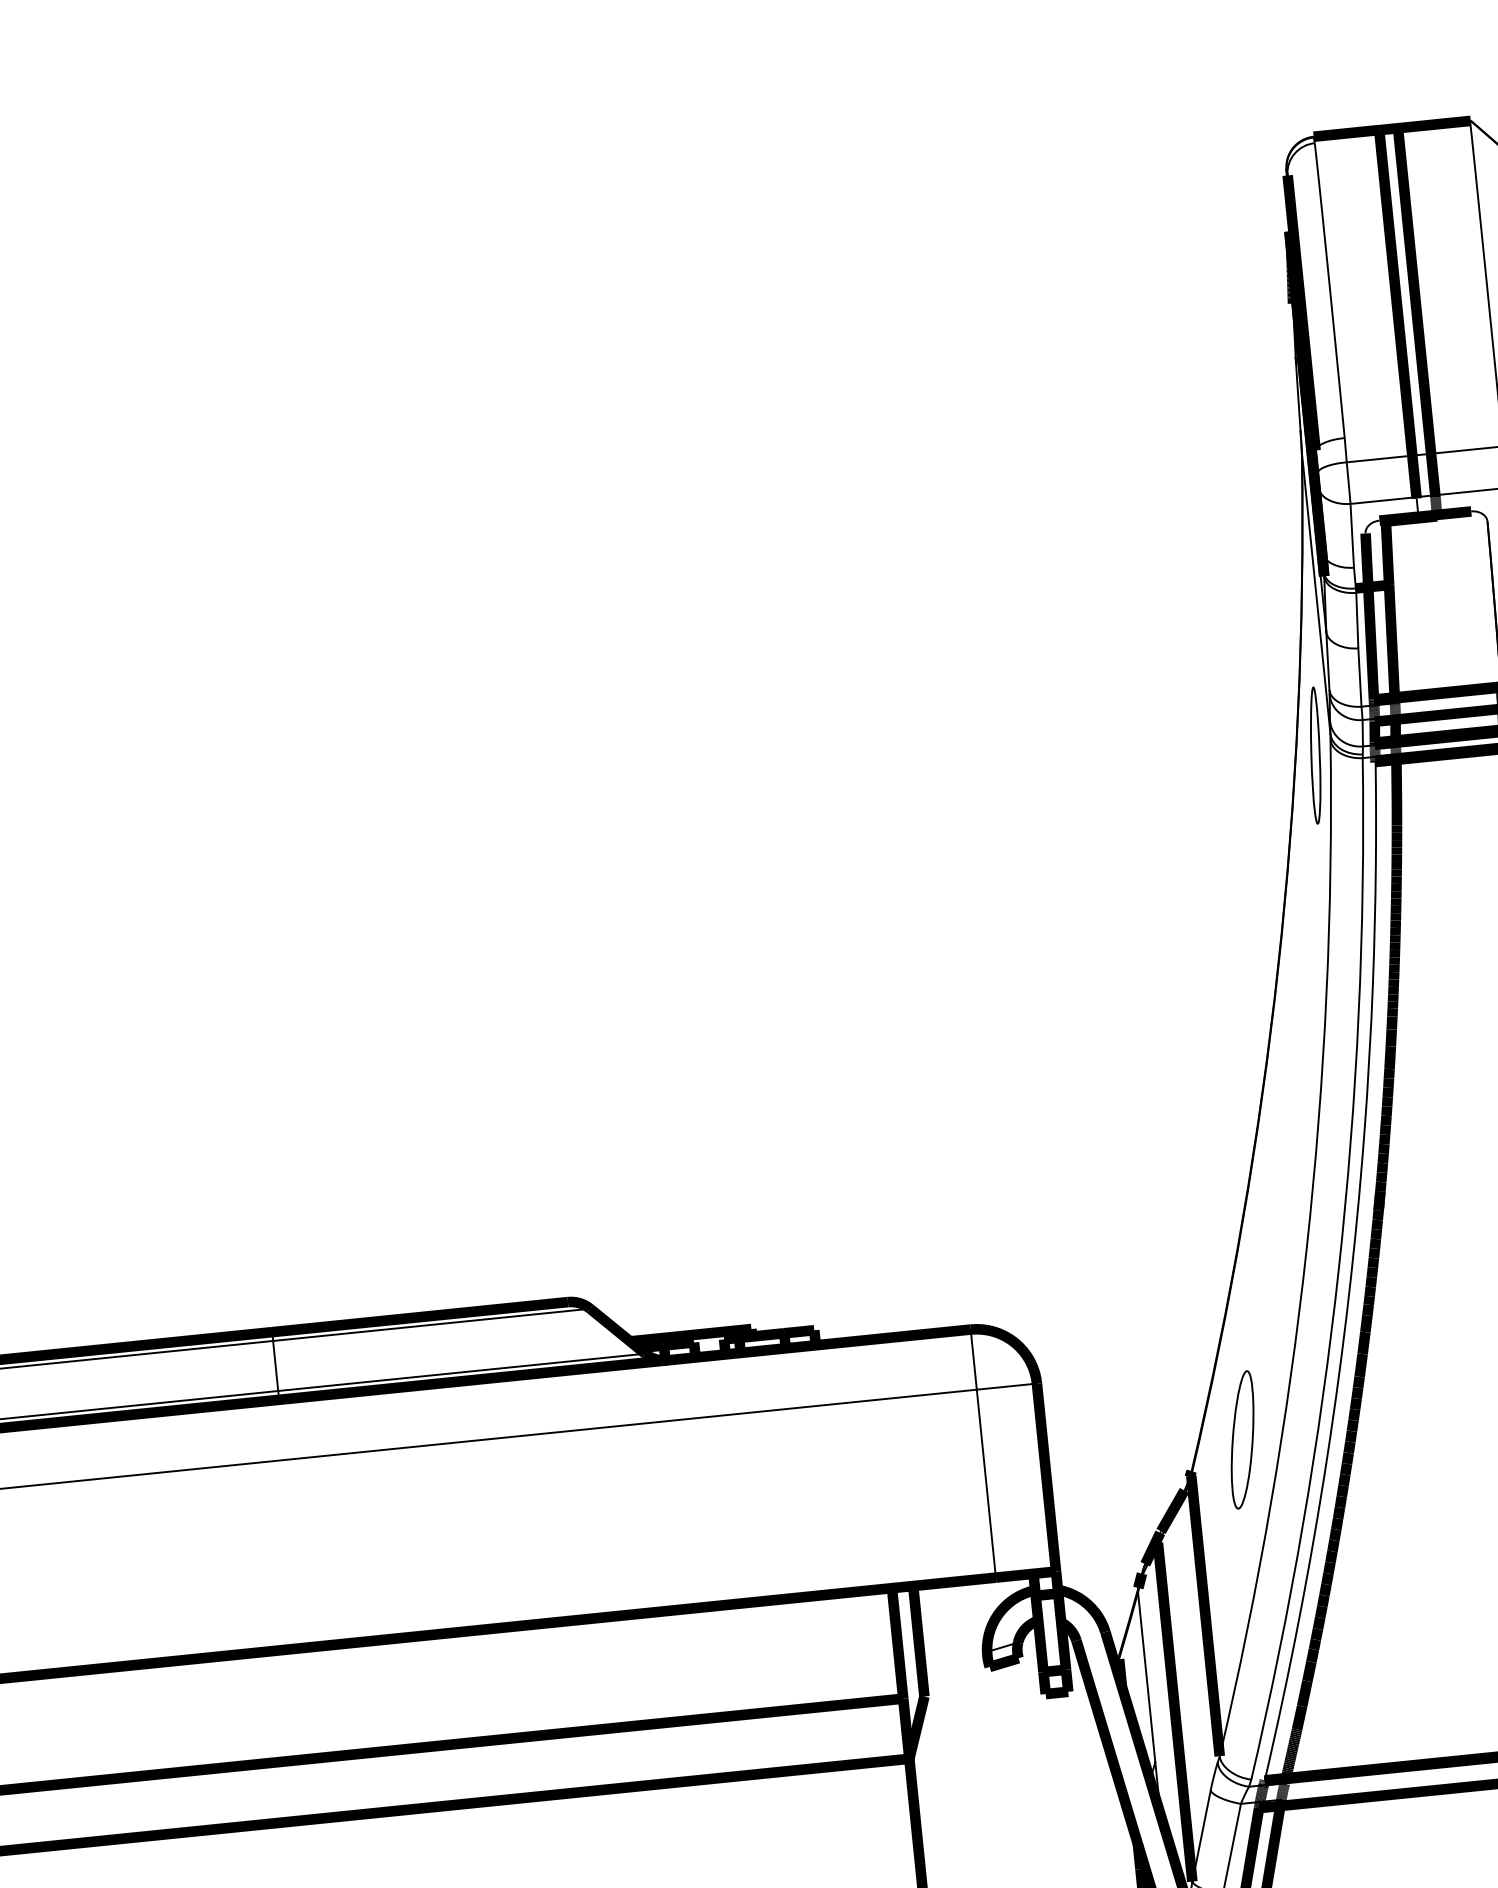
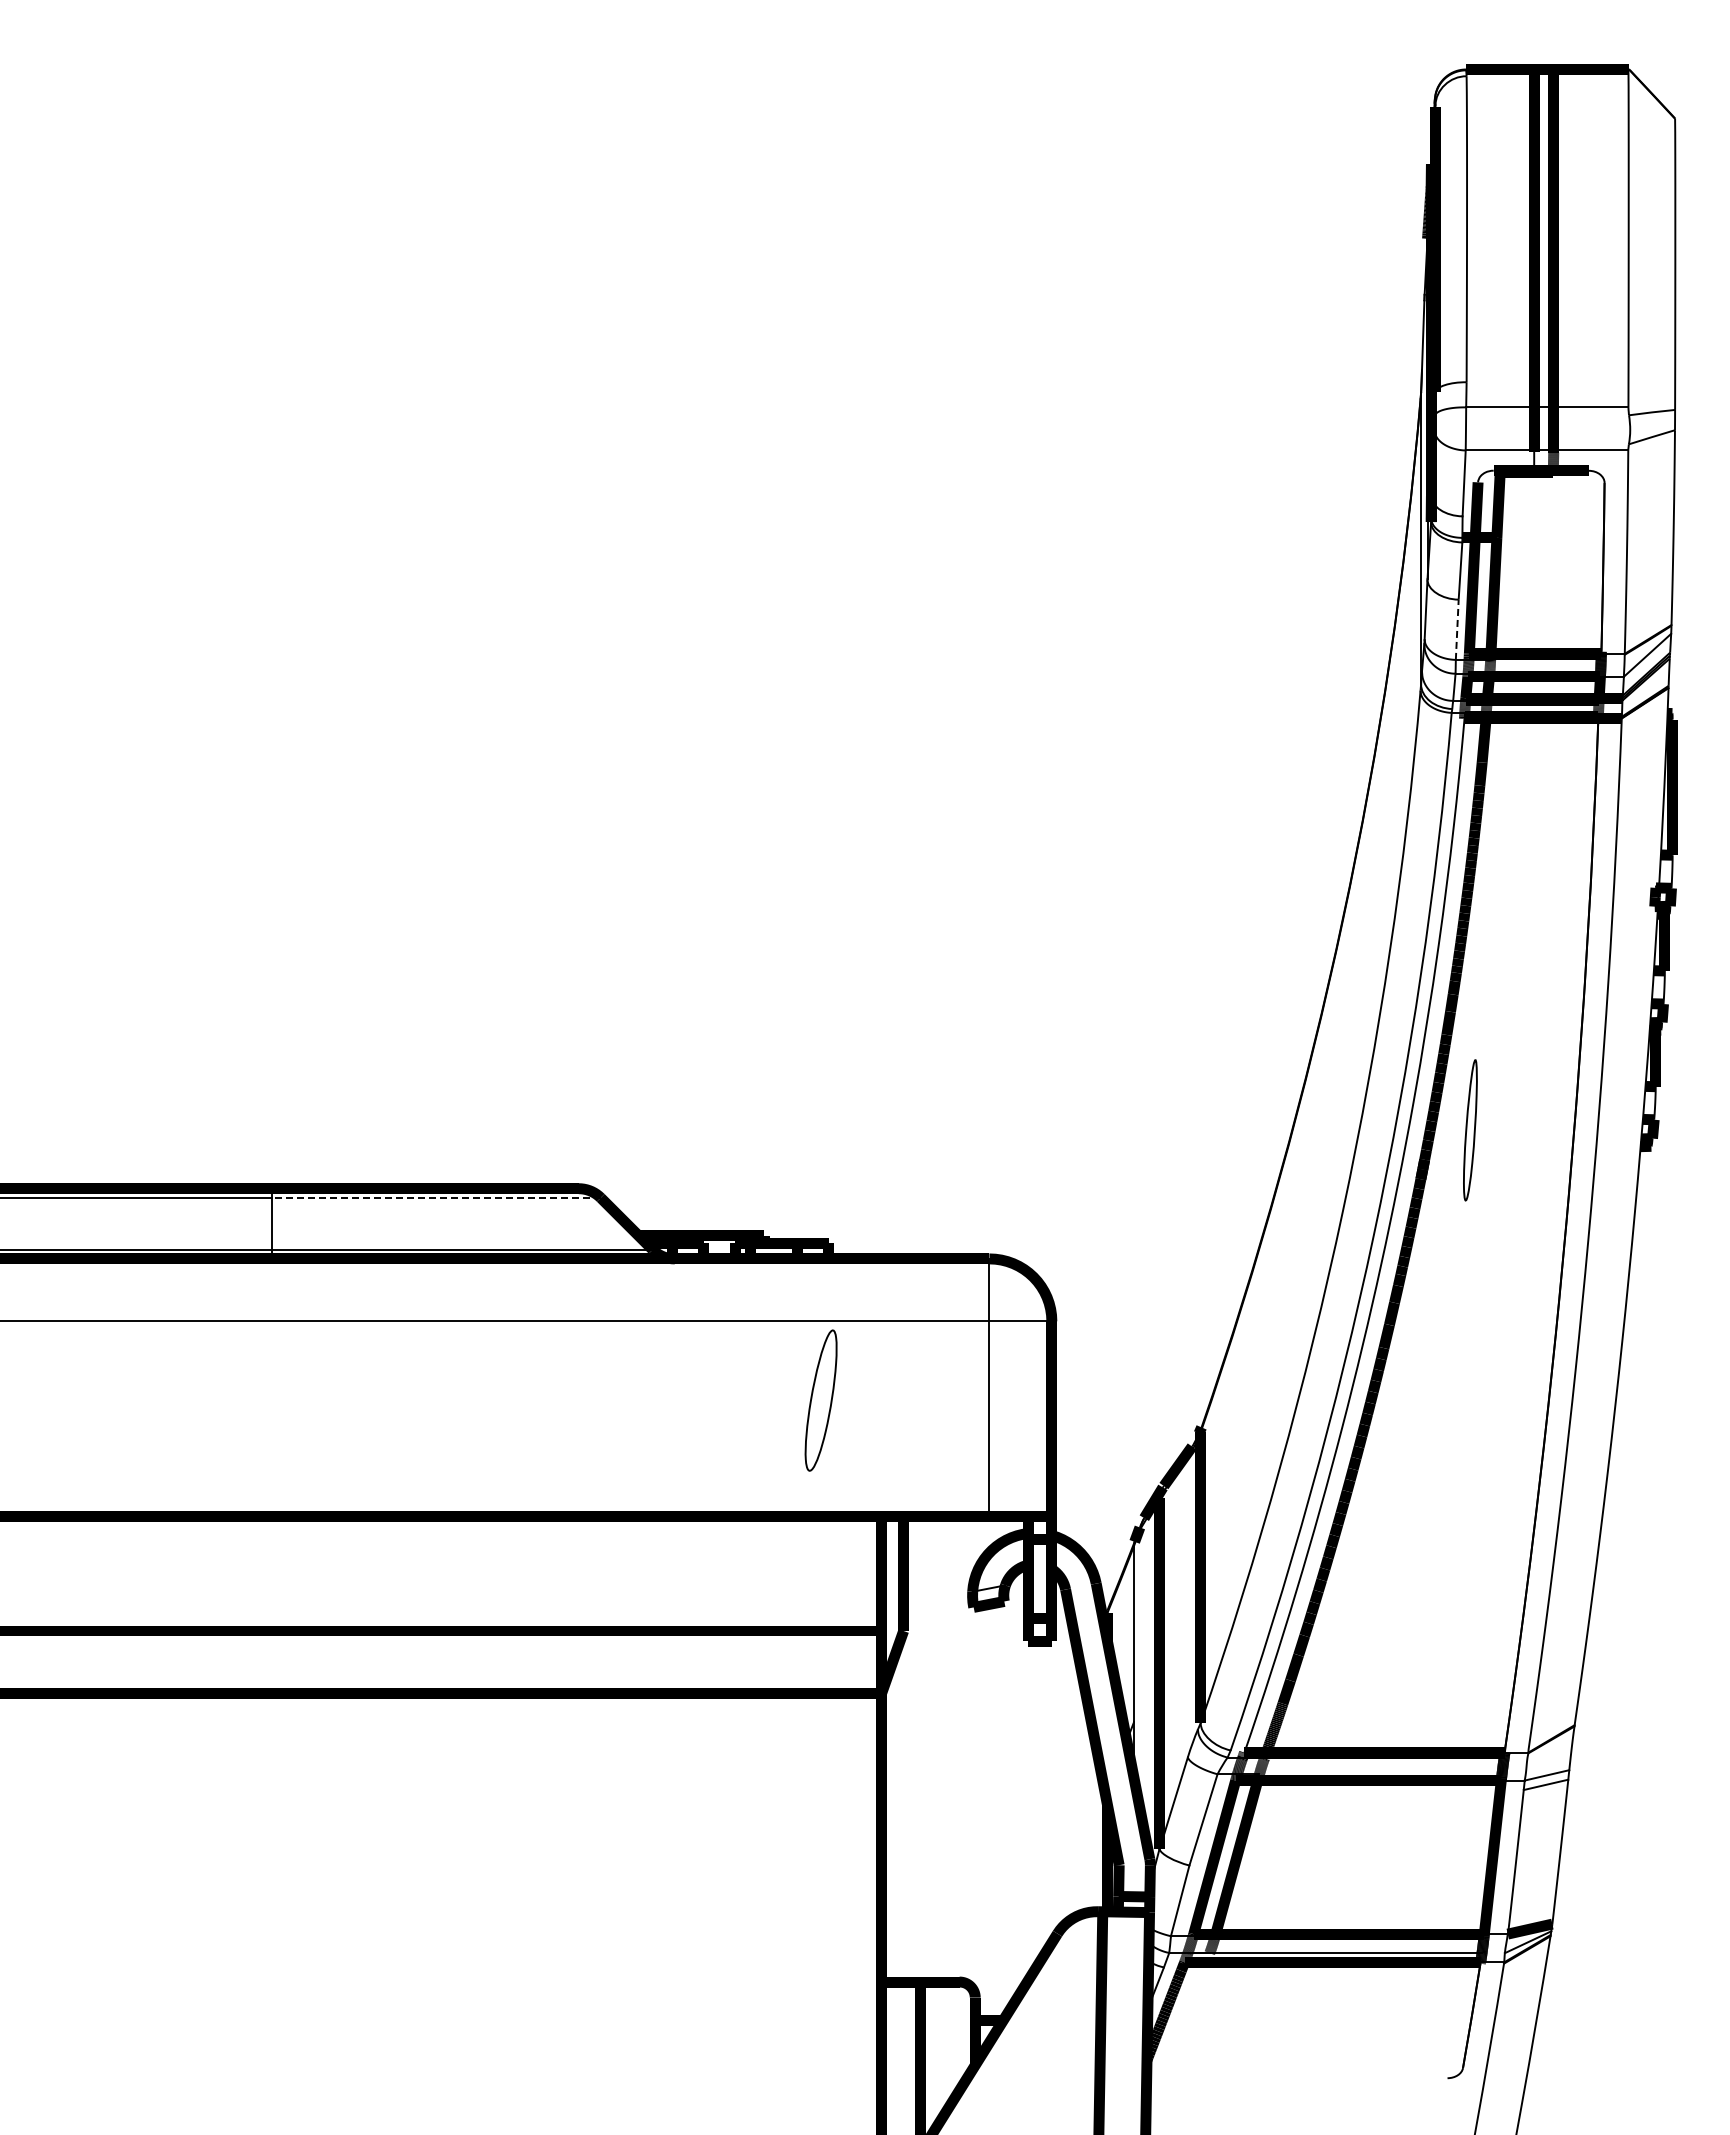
line: (1360, 677) -> (1457, 629), solid -> dashed
part: (1315, 755) -> (1470, 1130), moved
line: (430, 1324) -> (435, 1197), solid -> dashed
part: (1241, 1439) -> (820, 1400), moved

